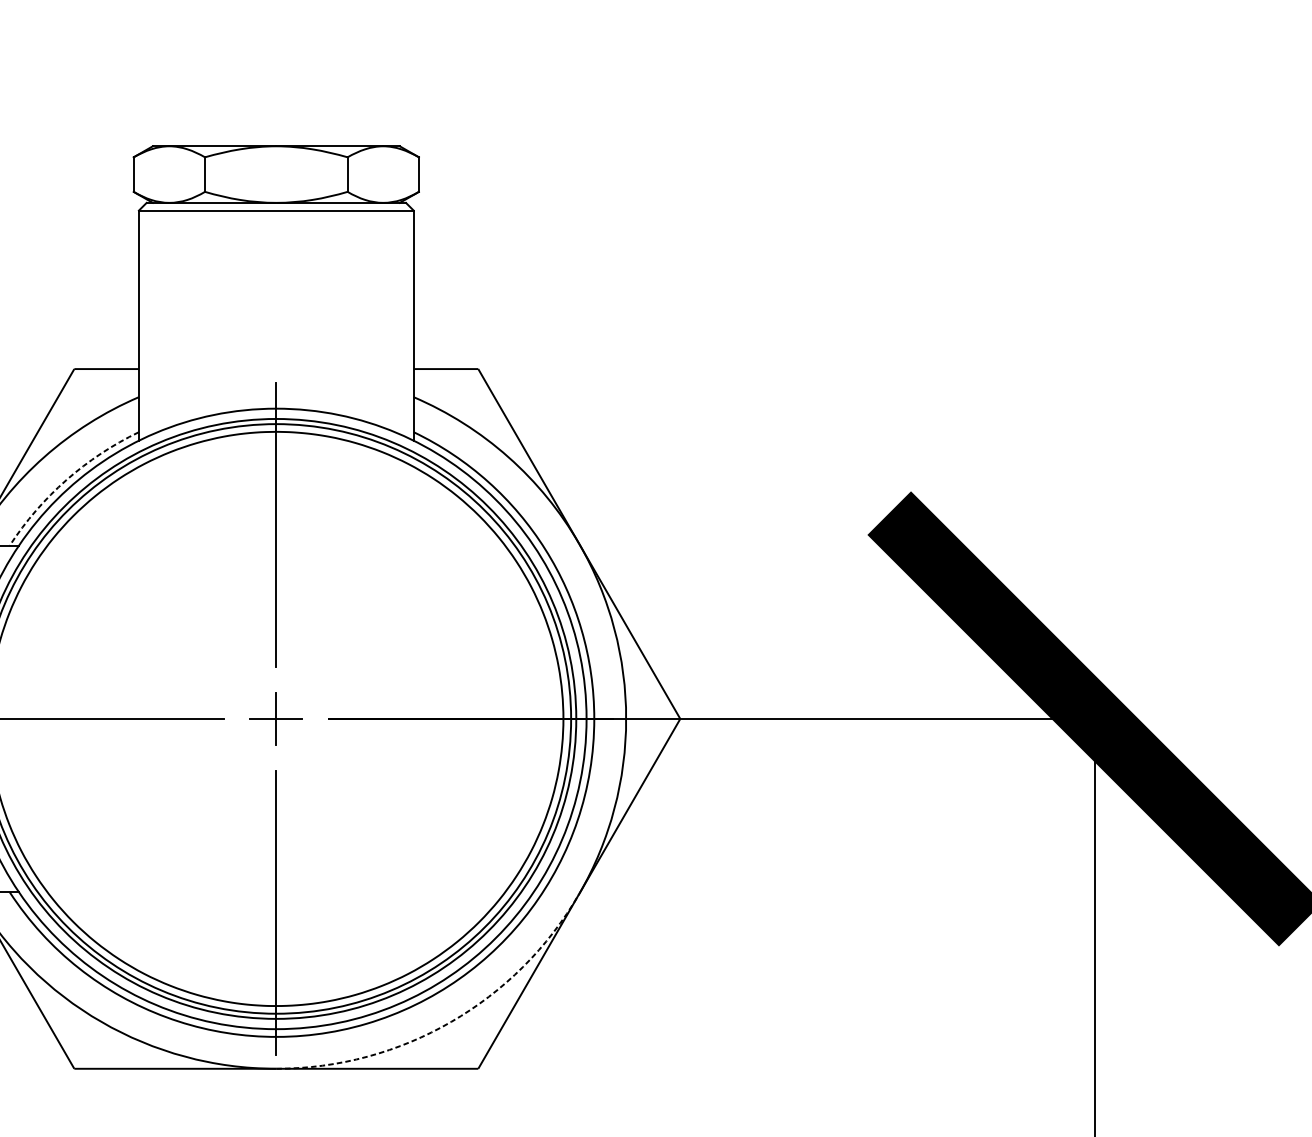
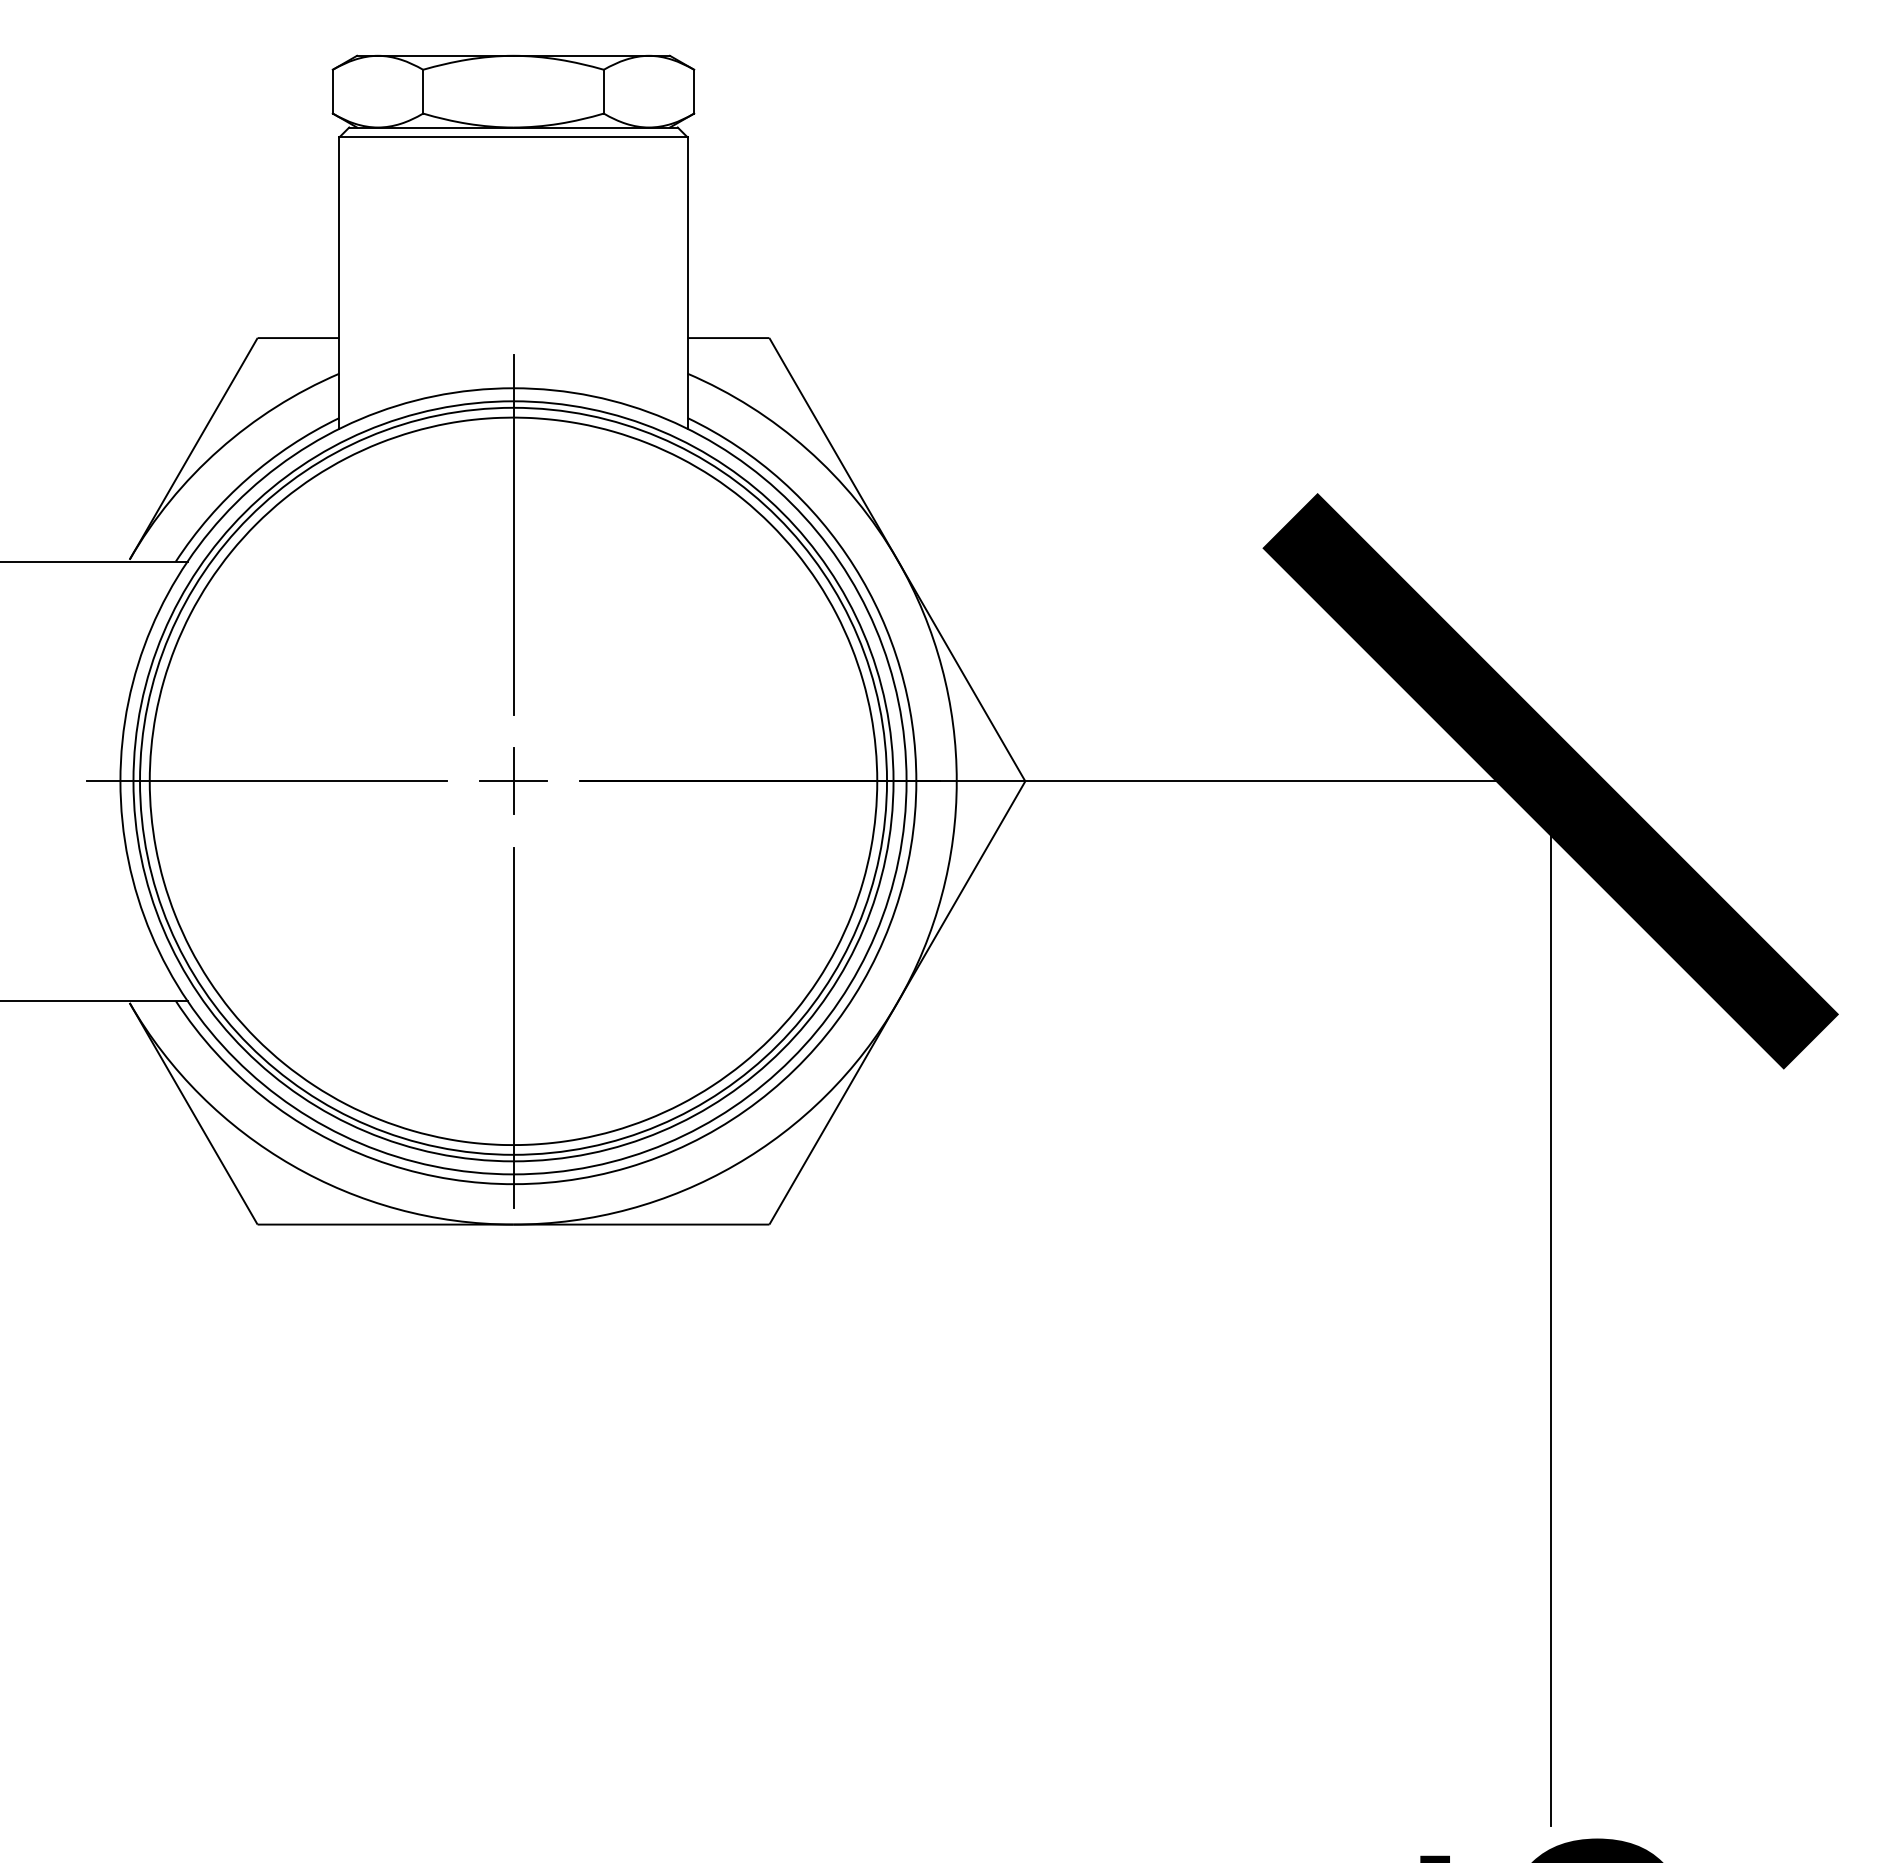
arc: (66, 479) -> (247, 478), dashed -> solid
arc: (451, 1022) -> (735, 1165), dashed -> solid

